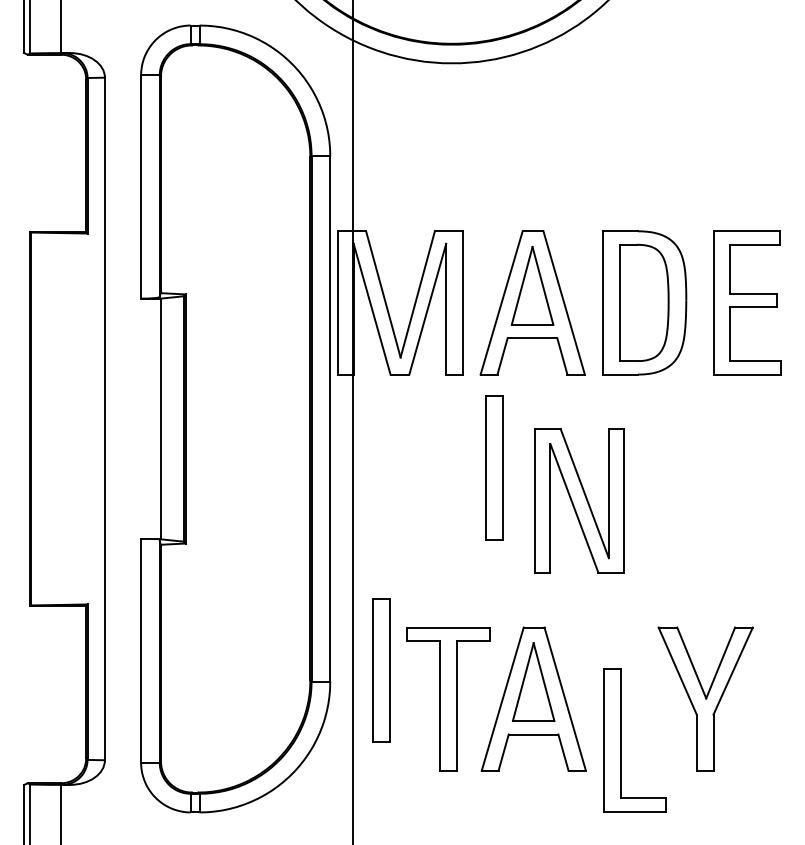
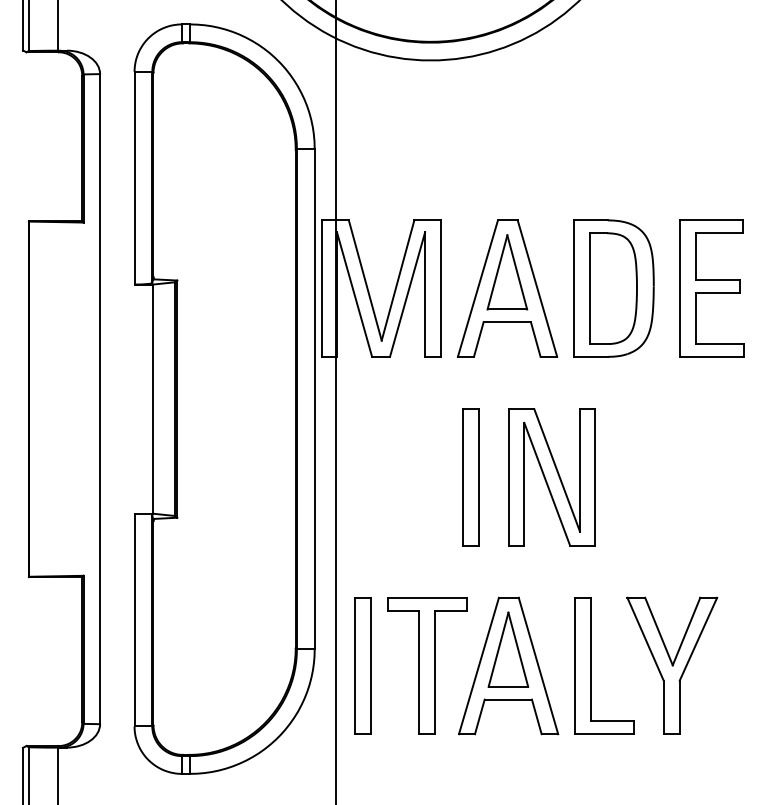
part: (494, 467) -> (471, 476), moved
part: (381, 670) -> (363, 666), moved
part: (621, 740) -> (592, 666), moved

